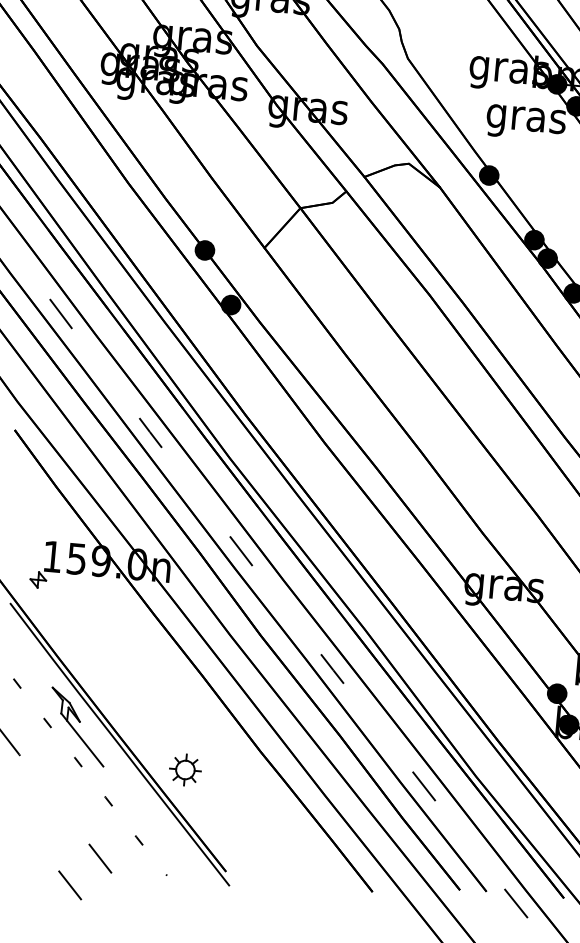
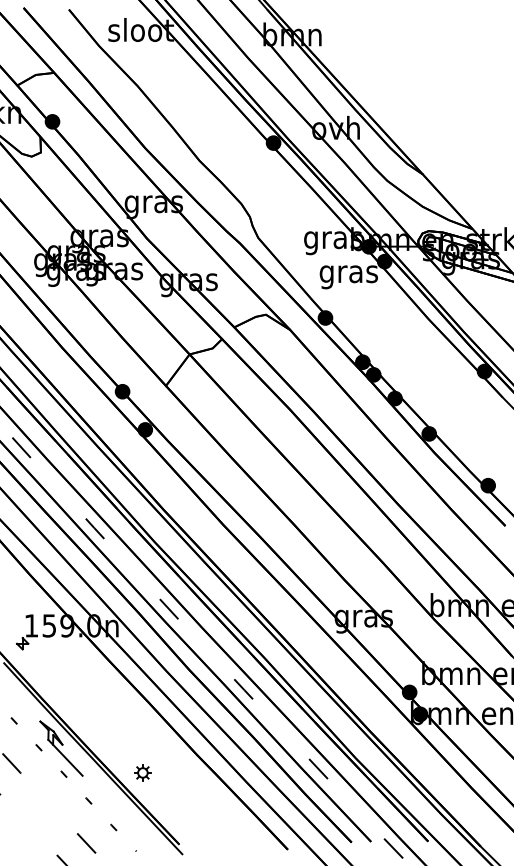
part: (184, 769) -> (142, 772), size x0.7

